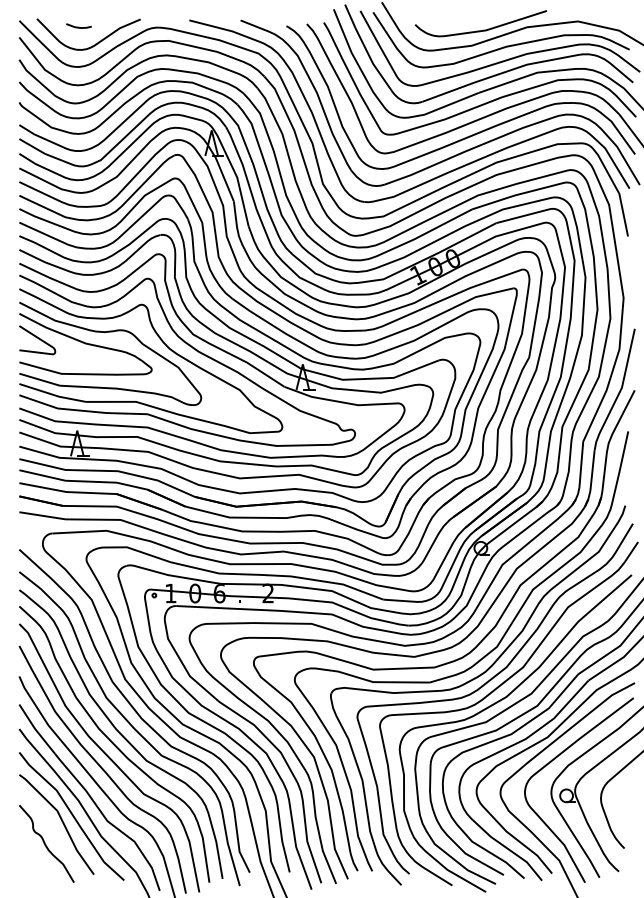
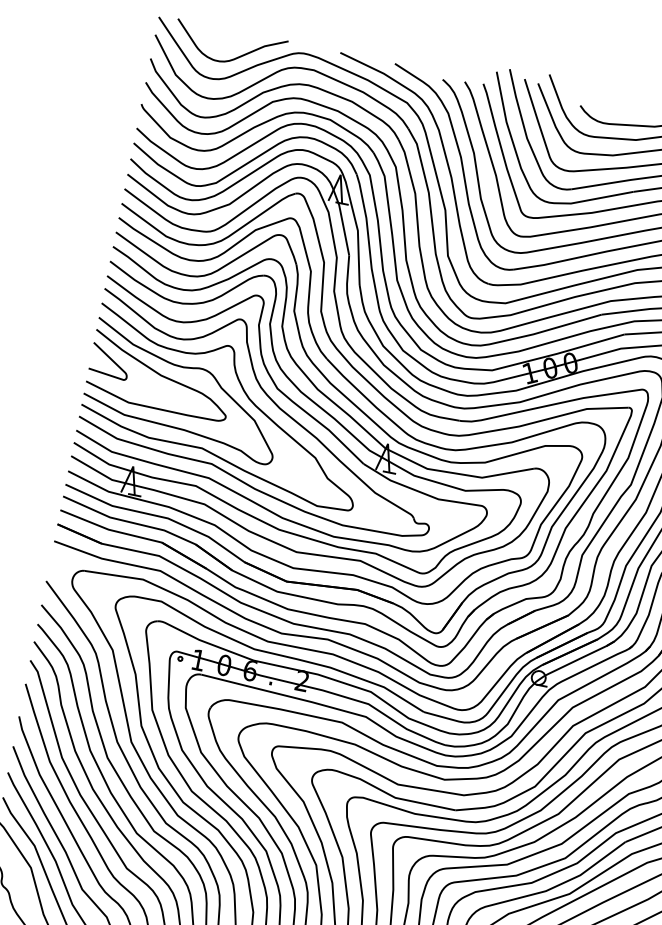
curve: (78, 26) -> (220, 35), removed

